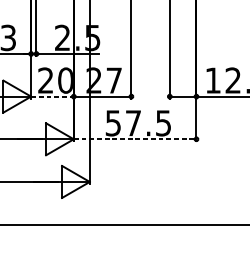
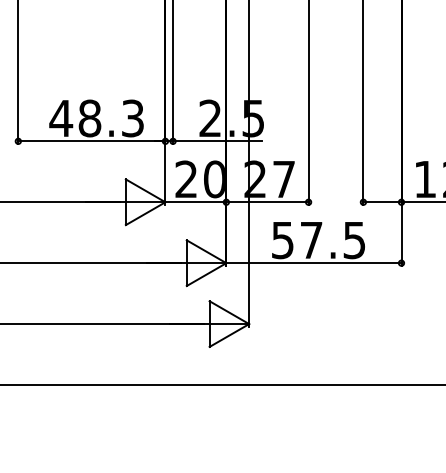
line: (52, 96) -> (196, 202), dashed -> solid
line: (134, 139) -> (313, 263), dashed -> solid

